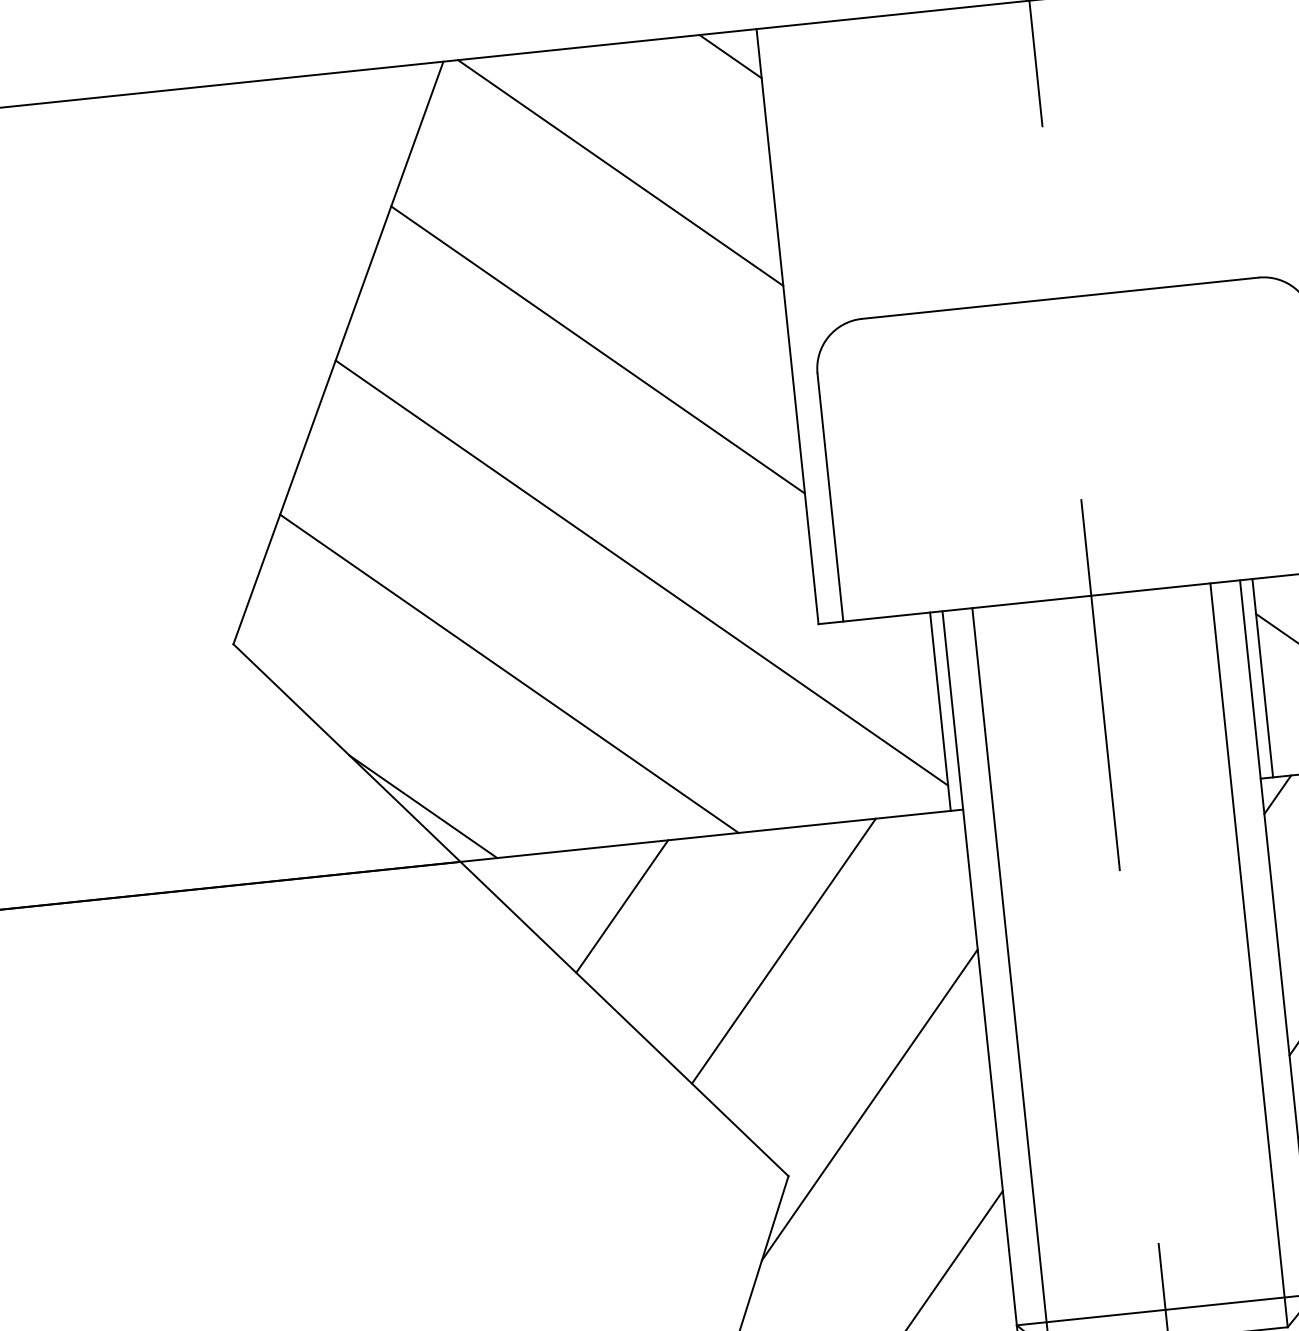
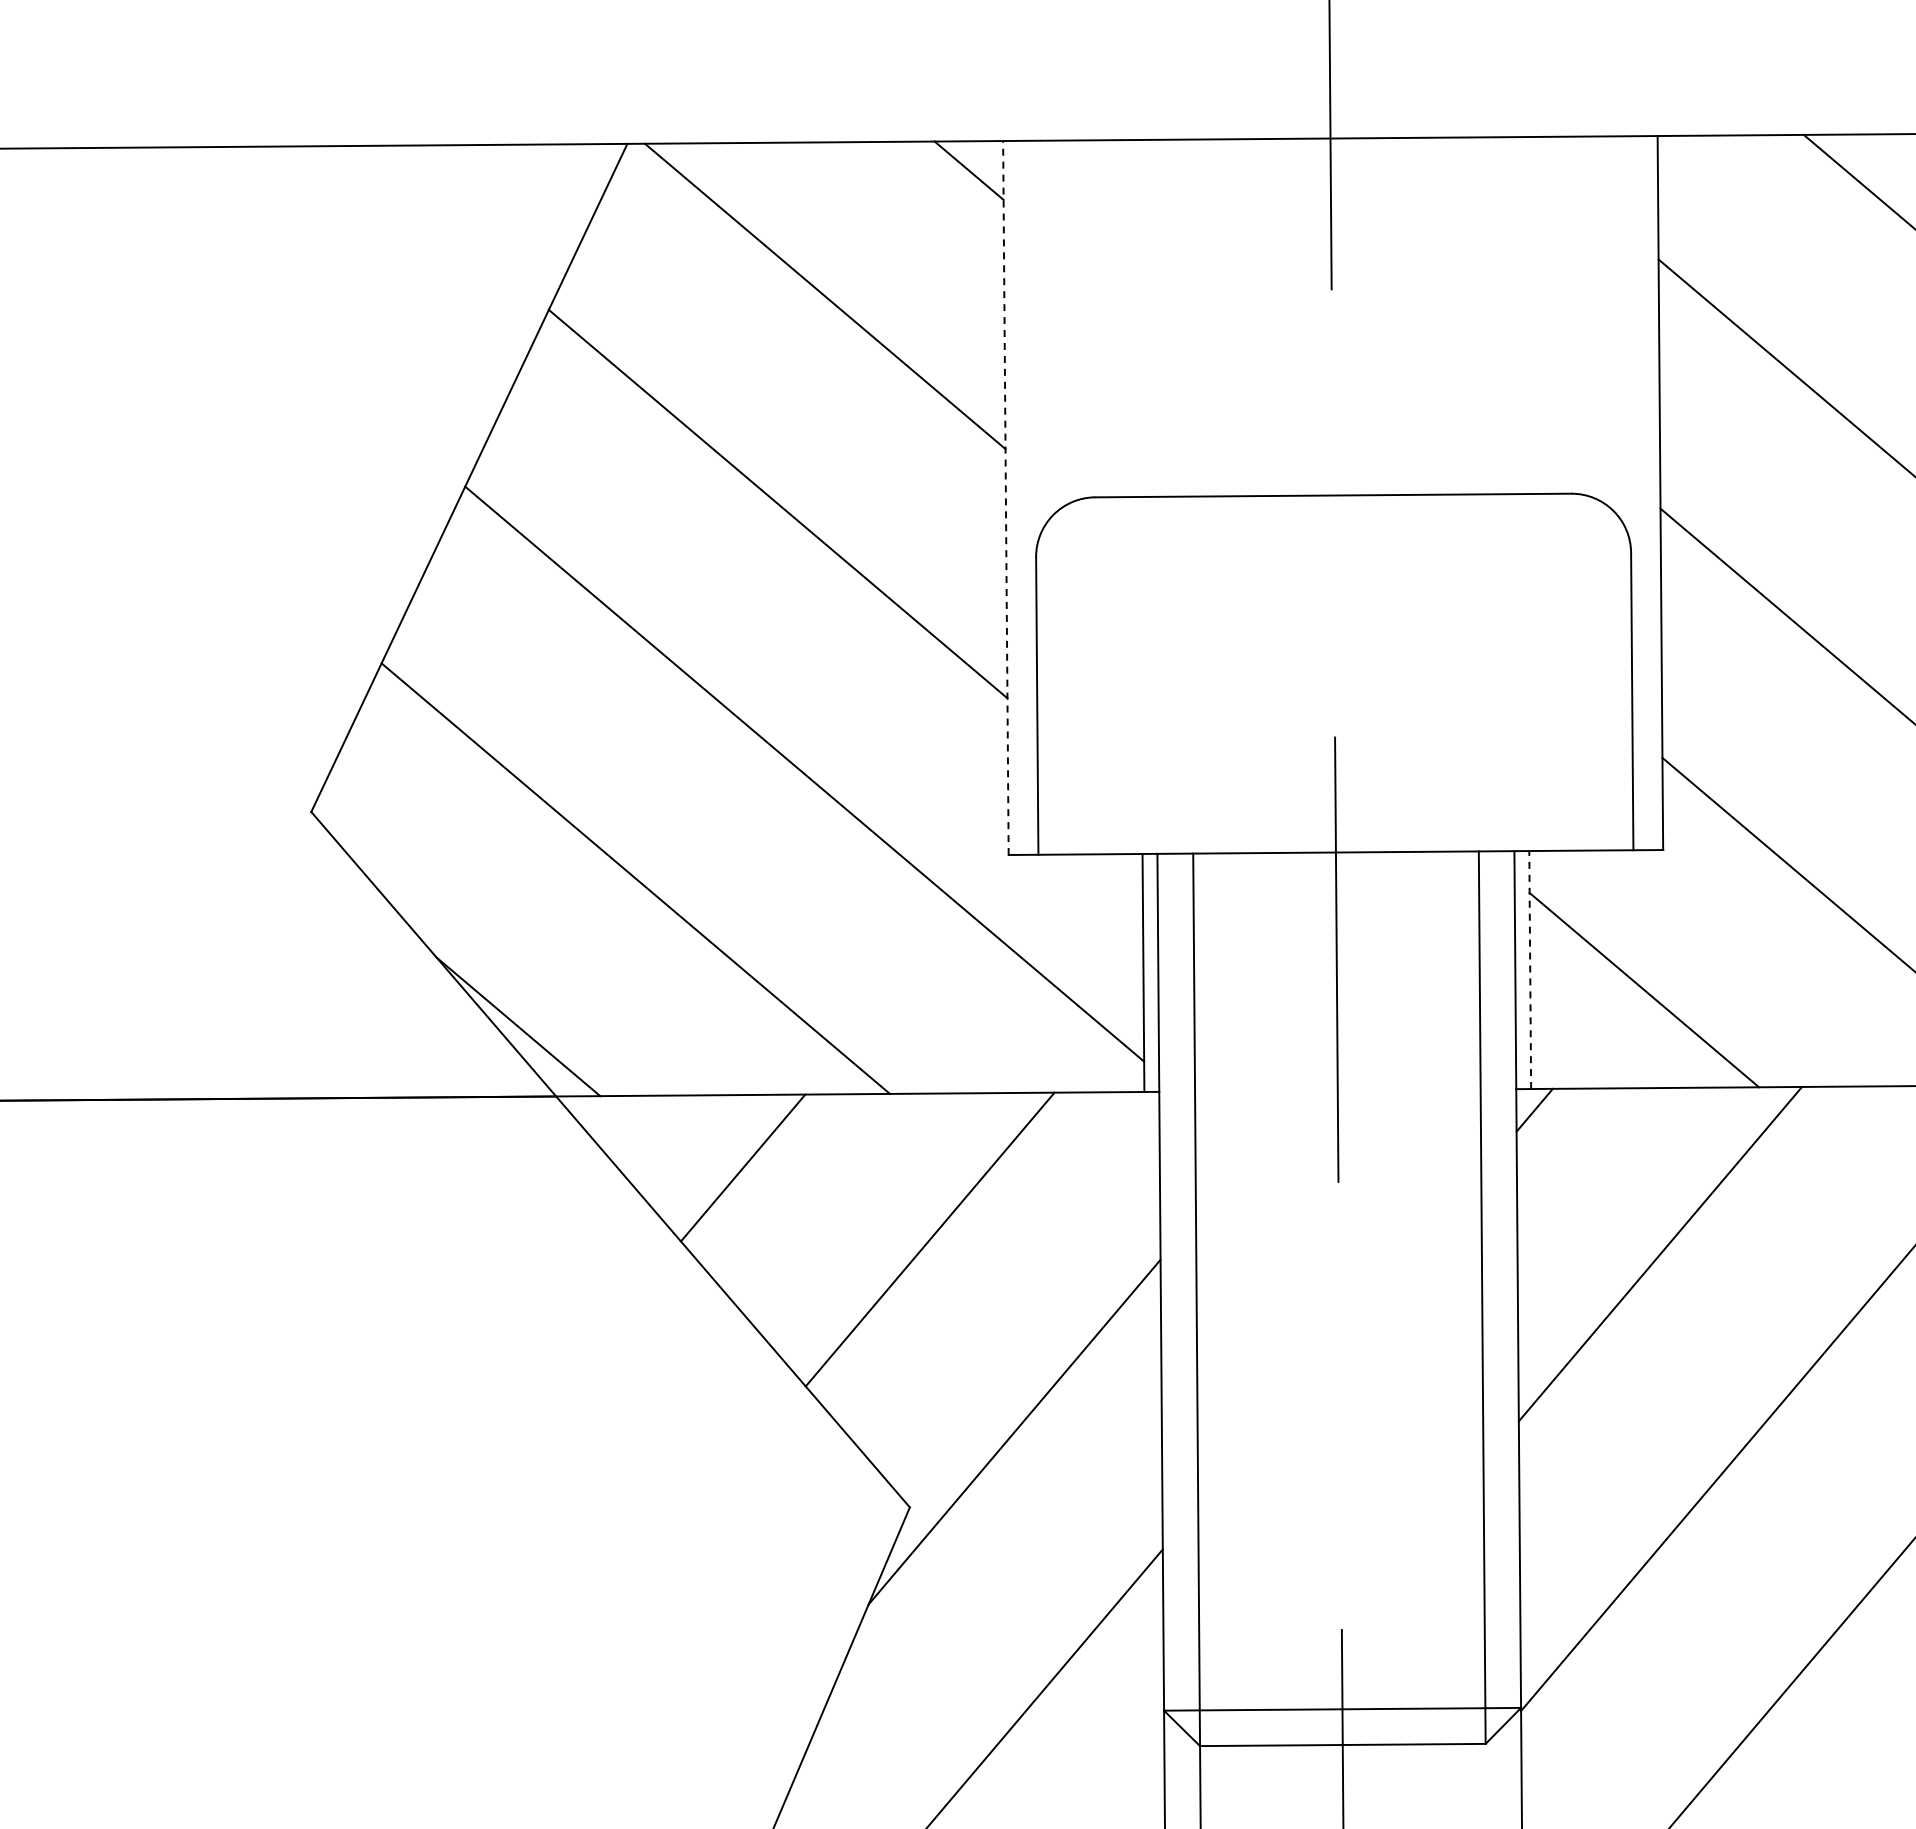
line: (787, 326) -> (1005, 497), solid -> dashed
line: (1262, 677) -> (1530, 969), solid -> dashed

